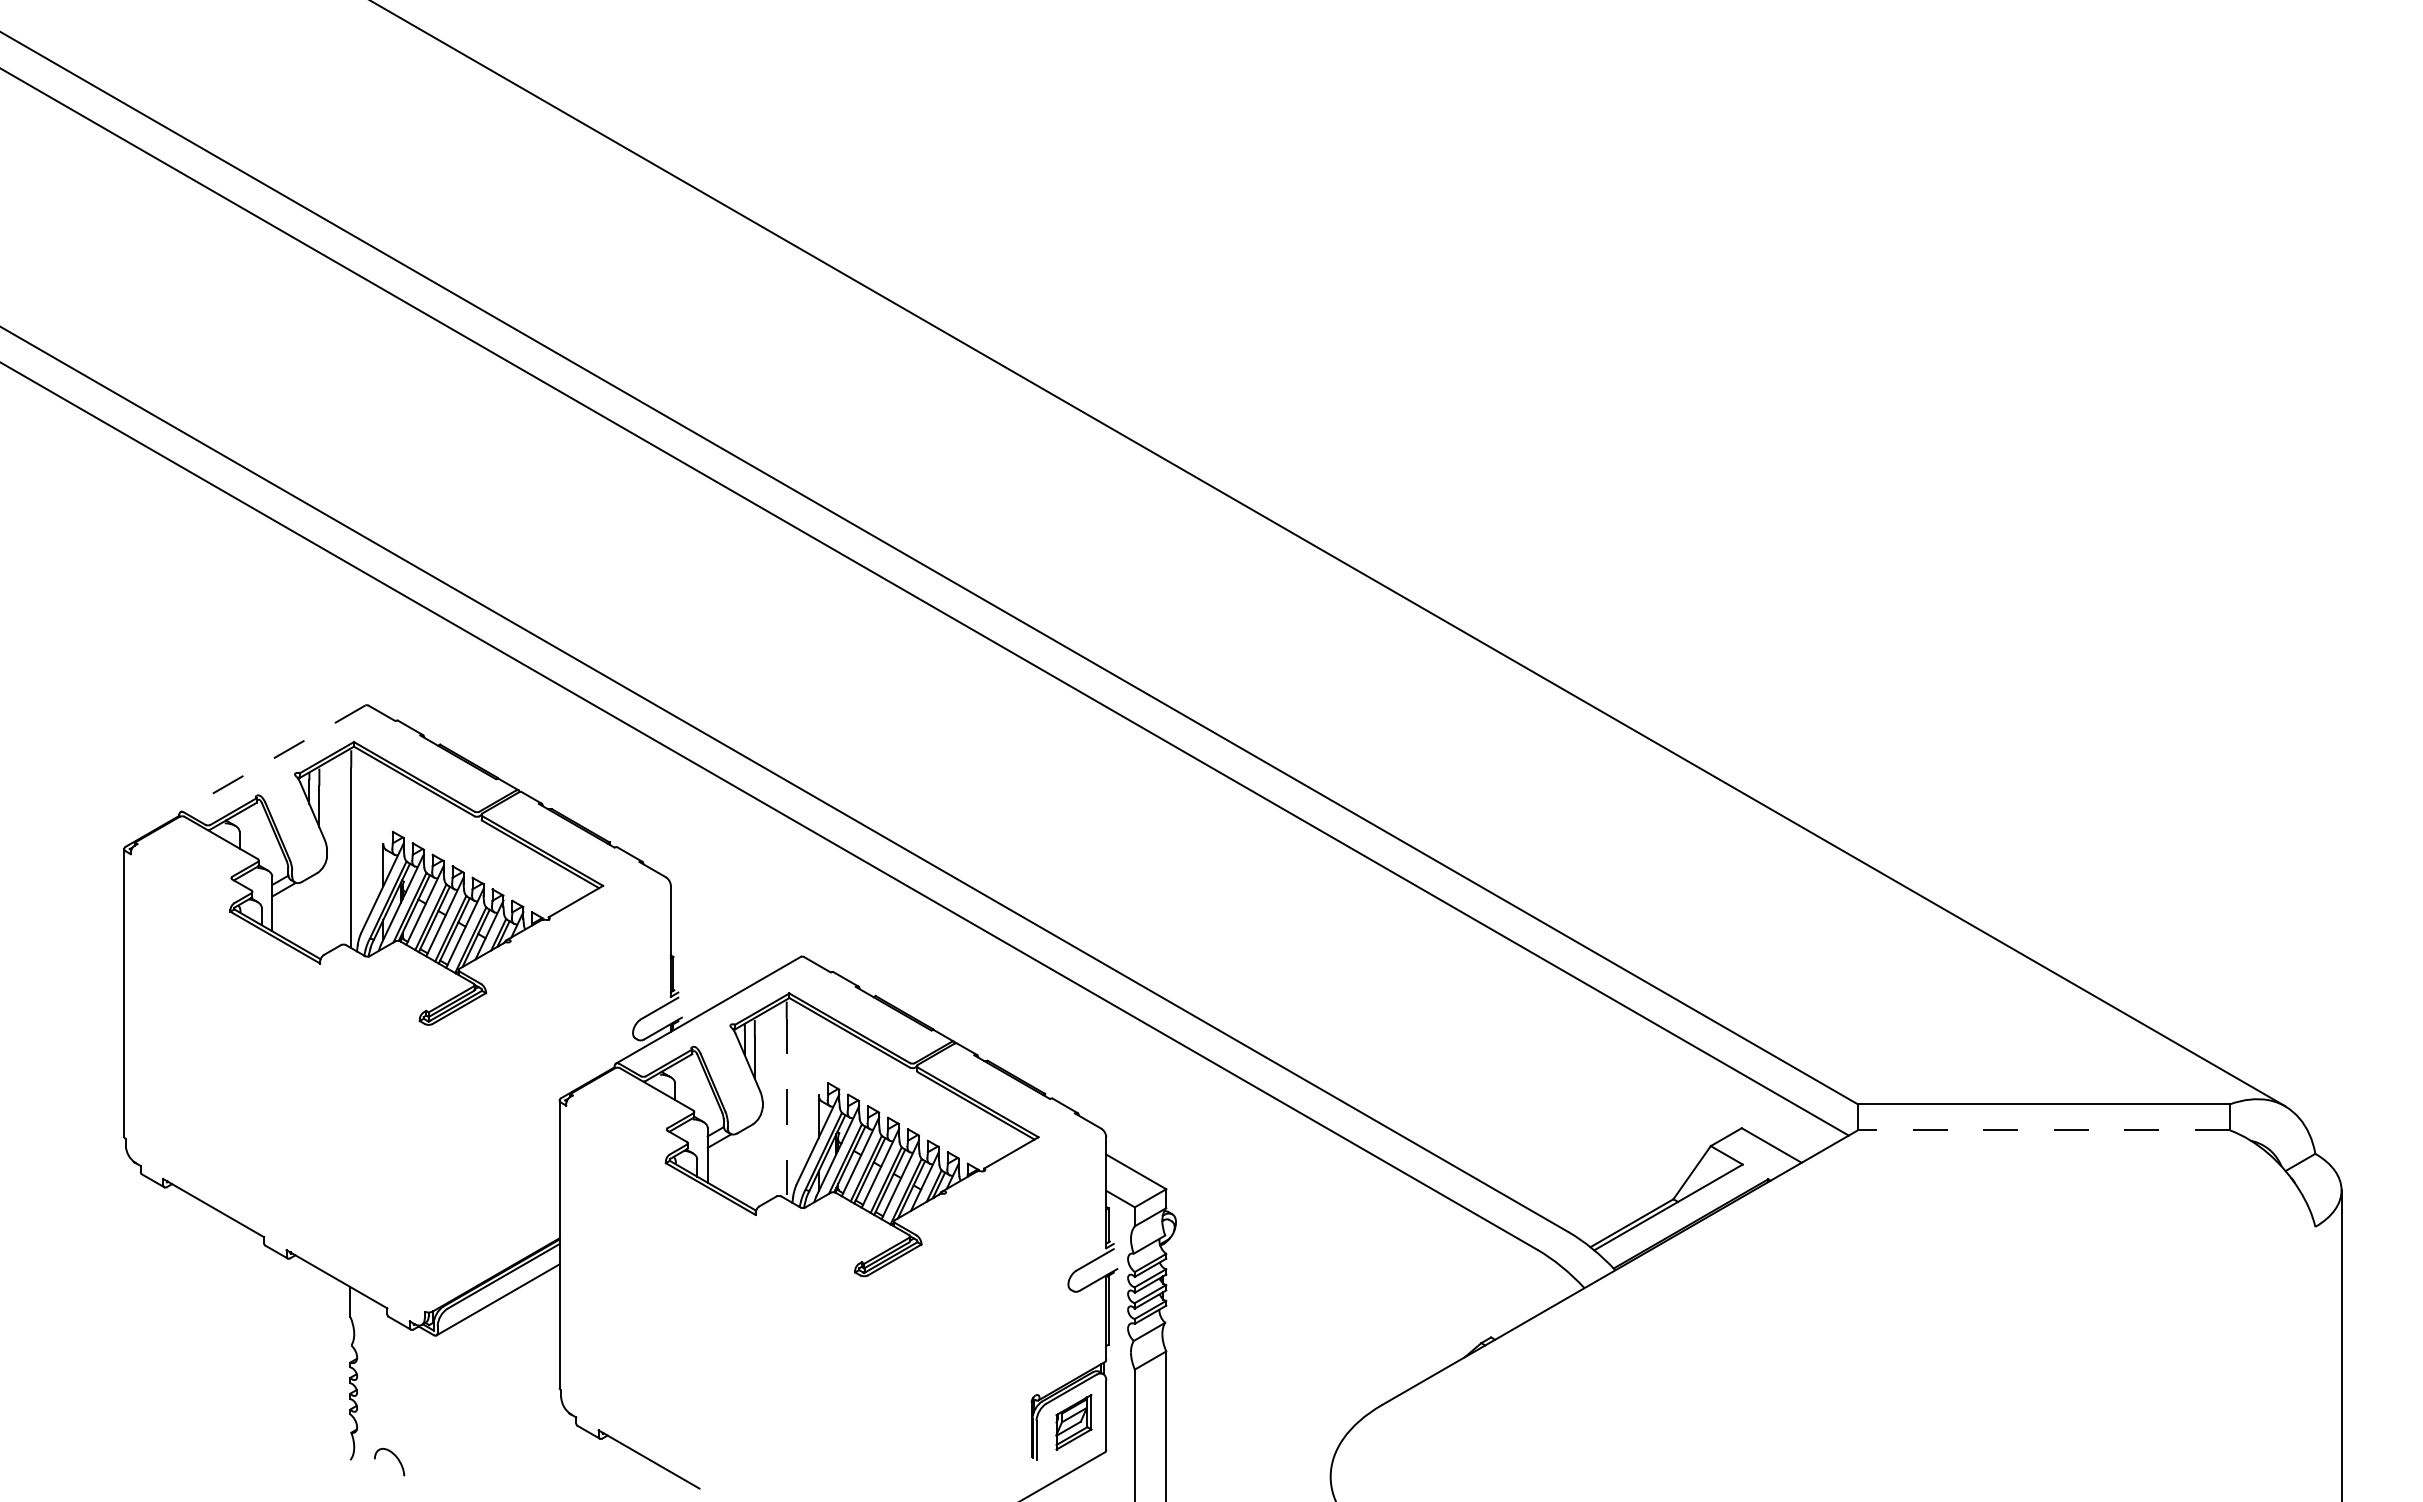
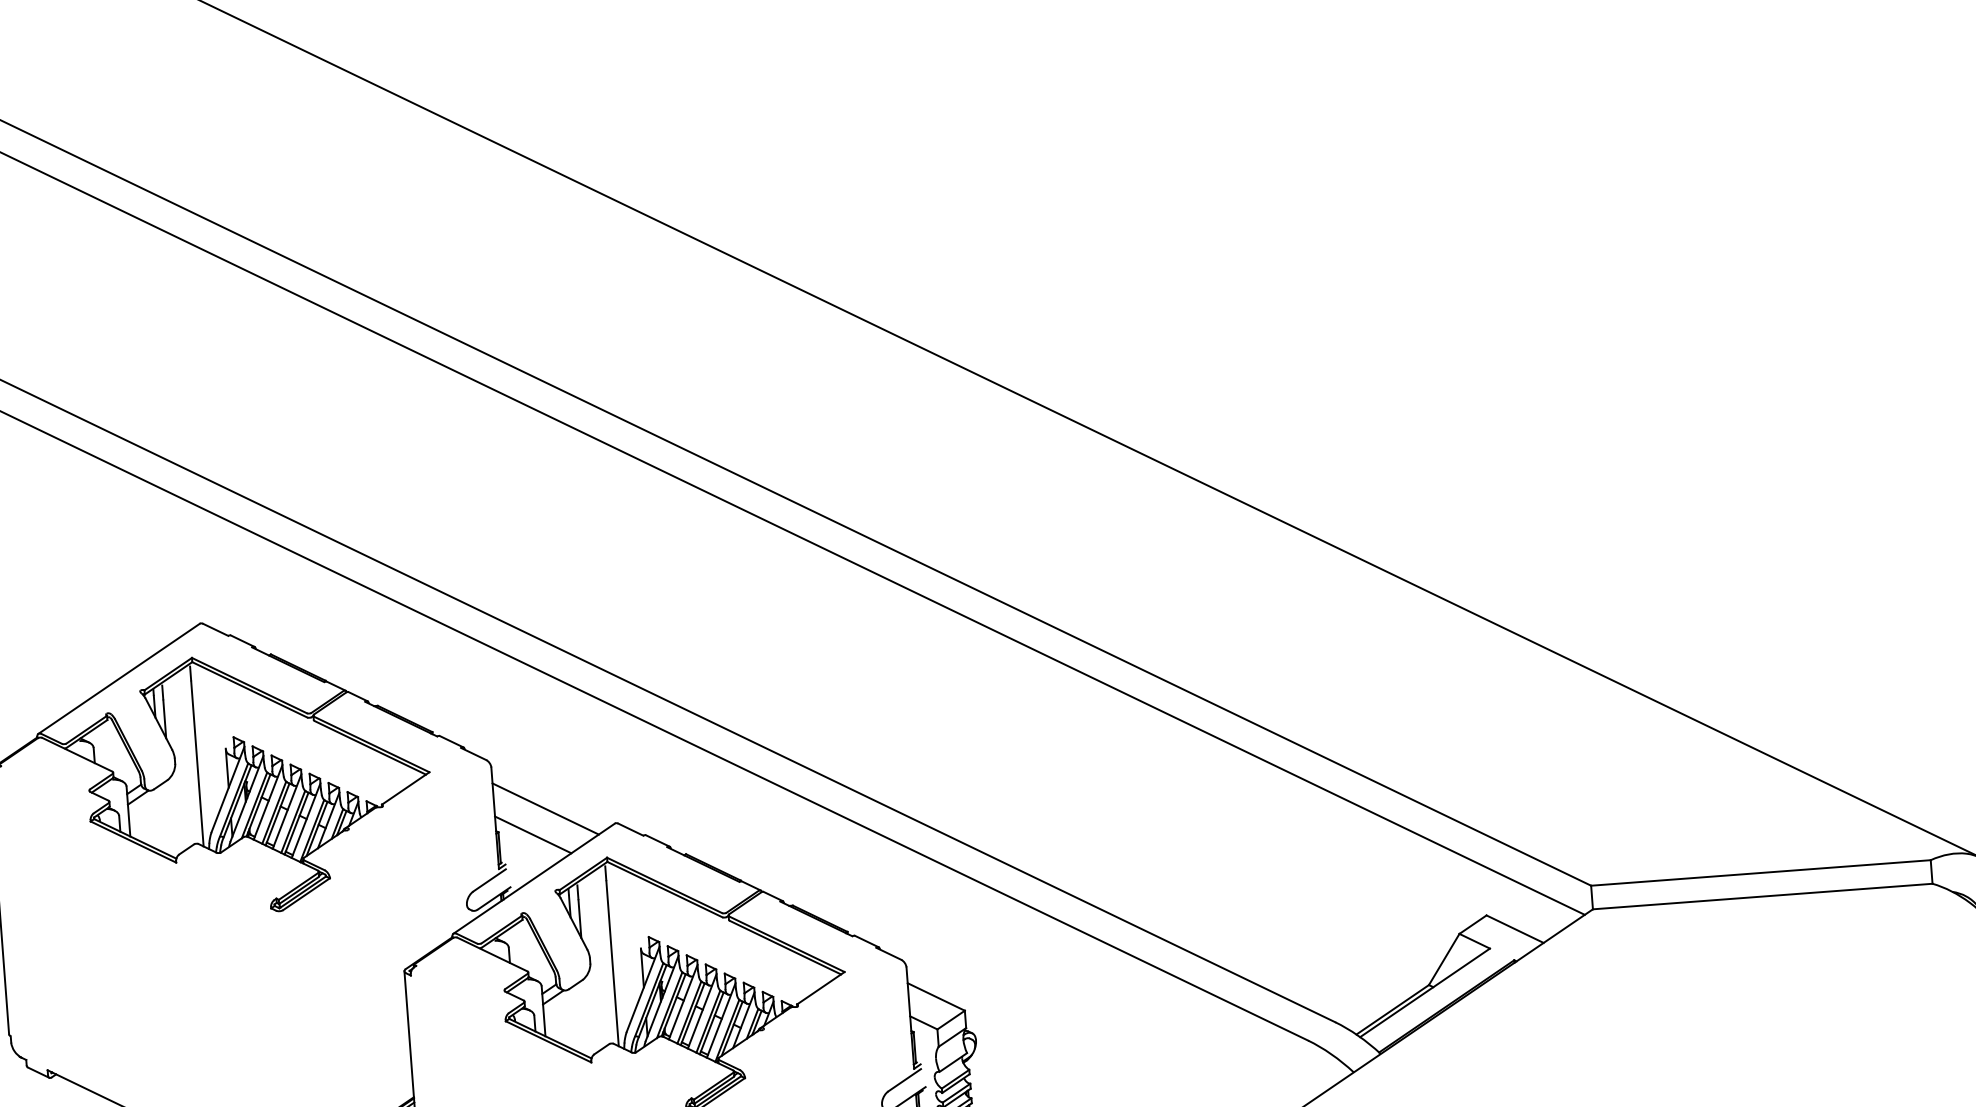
line: (273, 758) -> (119, 678), dashed -> solid
line: (726, 935) -> (545, 809), added
line: (710, 962) -> (532, 834), added
line: (786, 1109) -> (612, 963), dashed -> solid
line: (2043, 1130) -> (1762, 896), dashed -> solid

